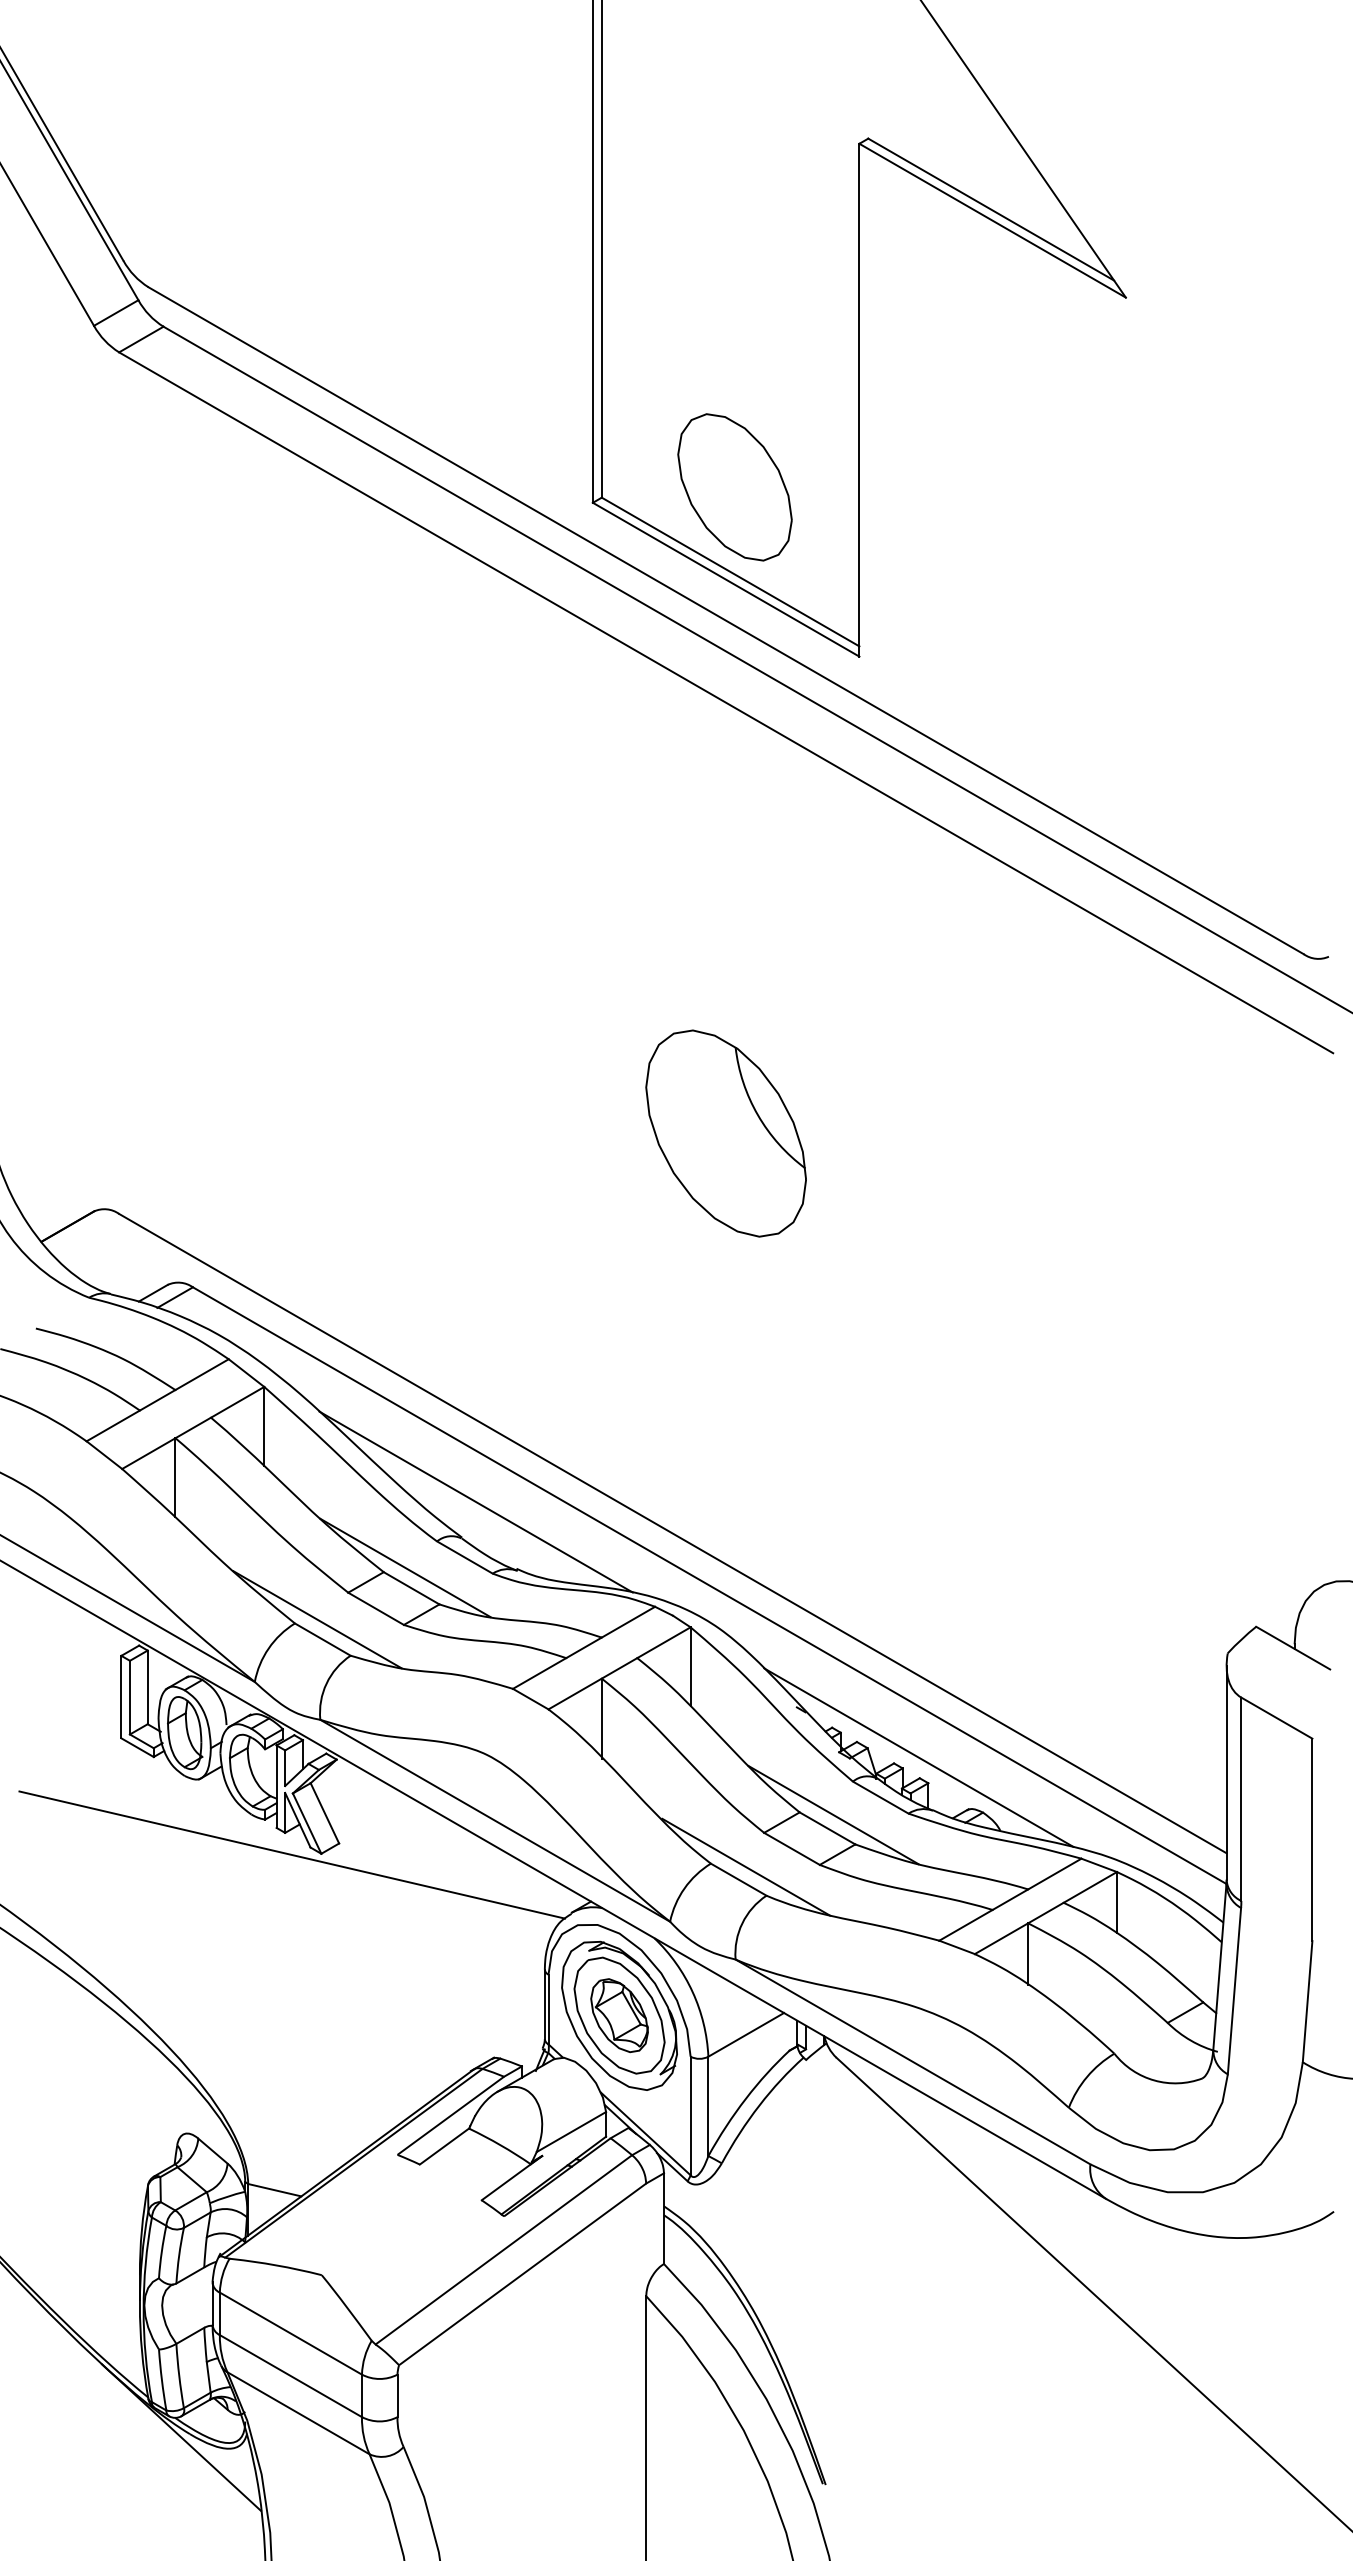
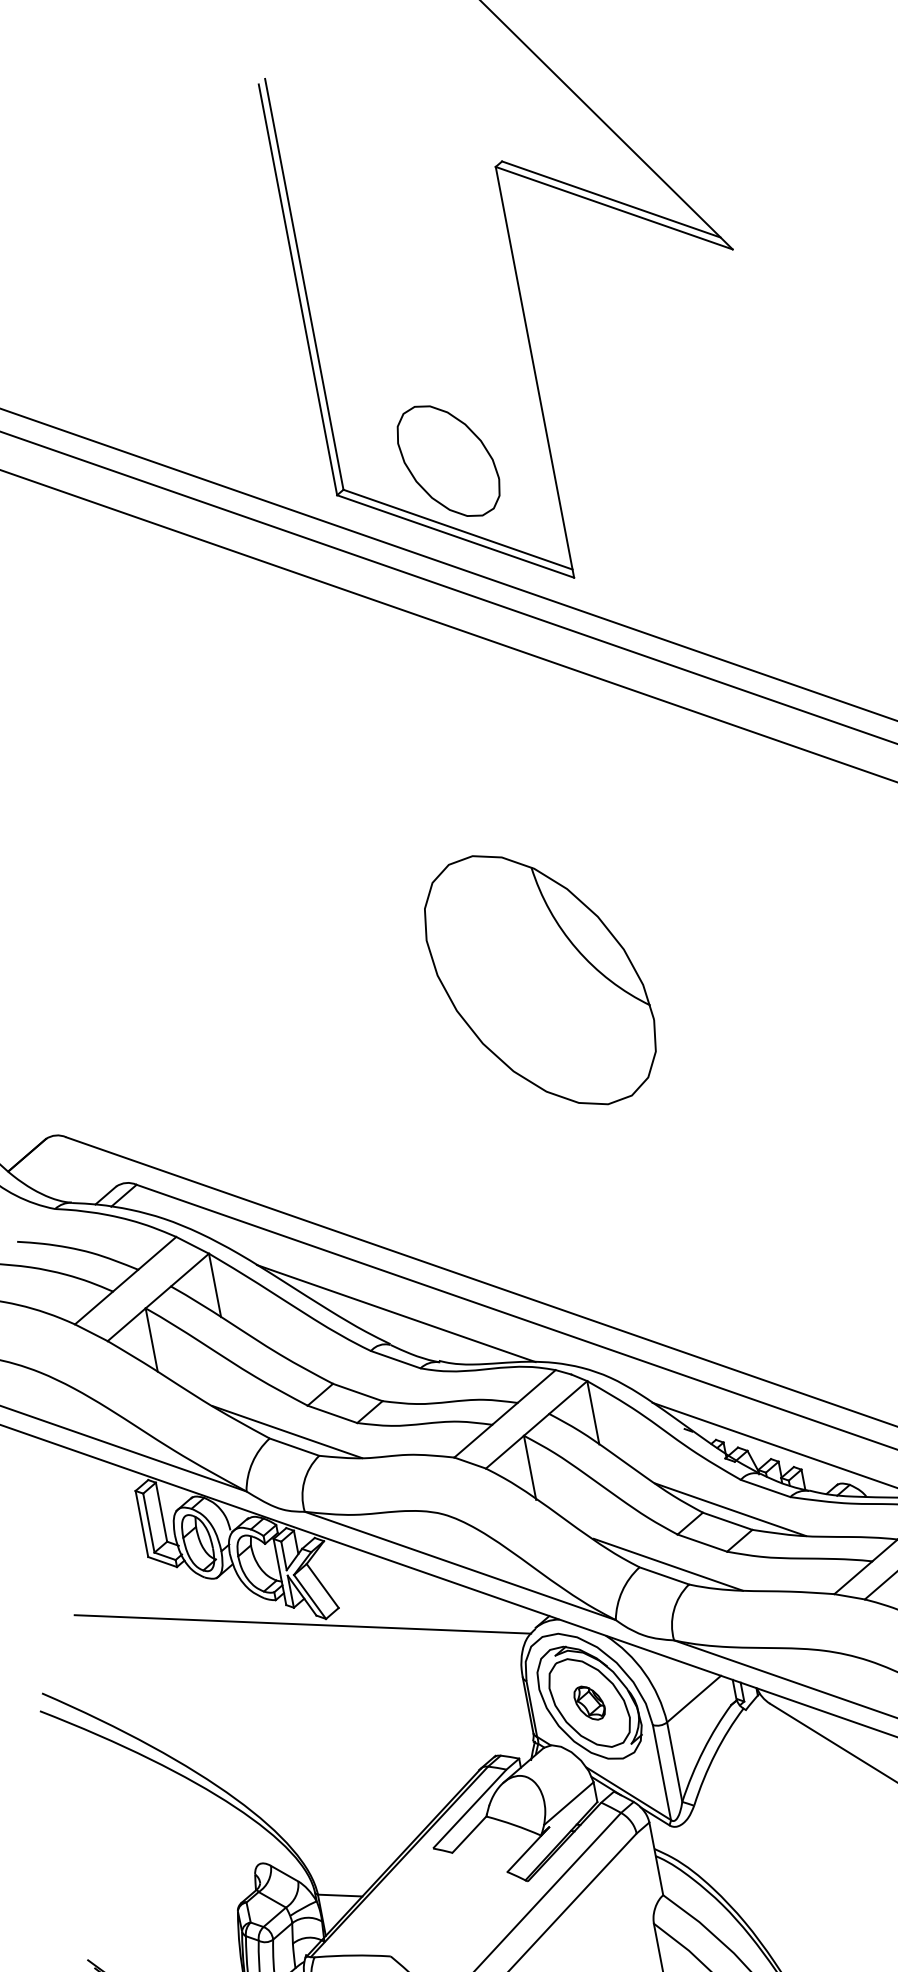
part: (725, 1133) -> (539, 980), size x1.6
line: (405, 1567) -> (349, 1376), removed
part: (619, 2015) -> (589, 1702), size x0.6

